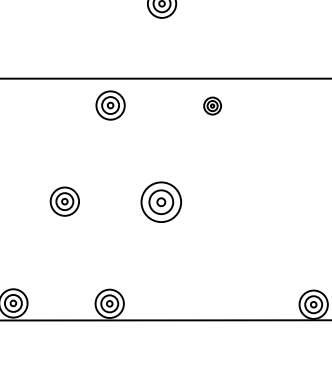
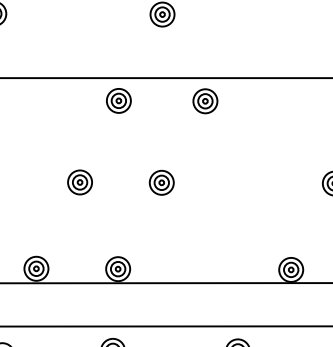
part: (212, 106) -> (205, 101), size x1.67
part: (160, 201) -> (161, 182), size x0.71

